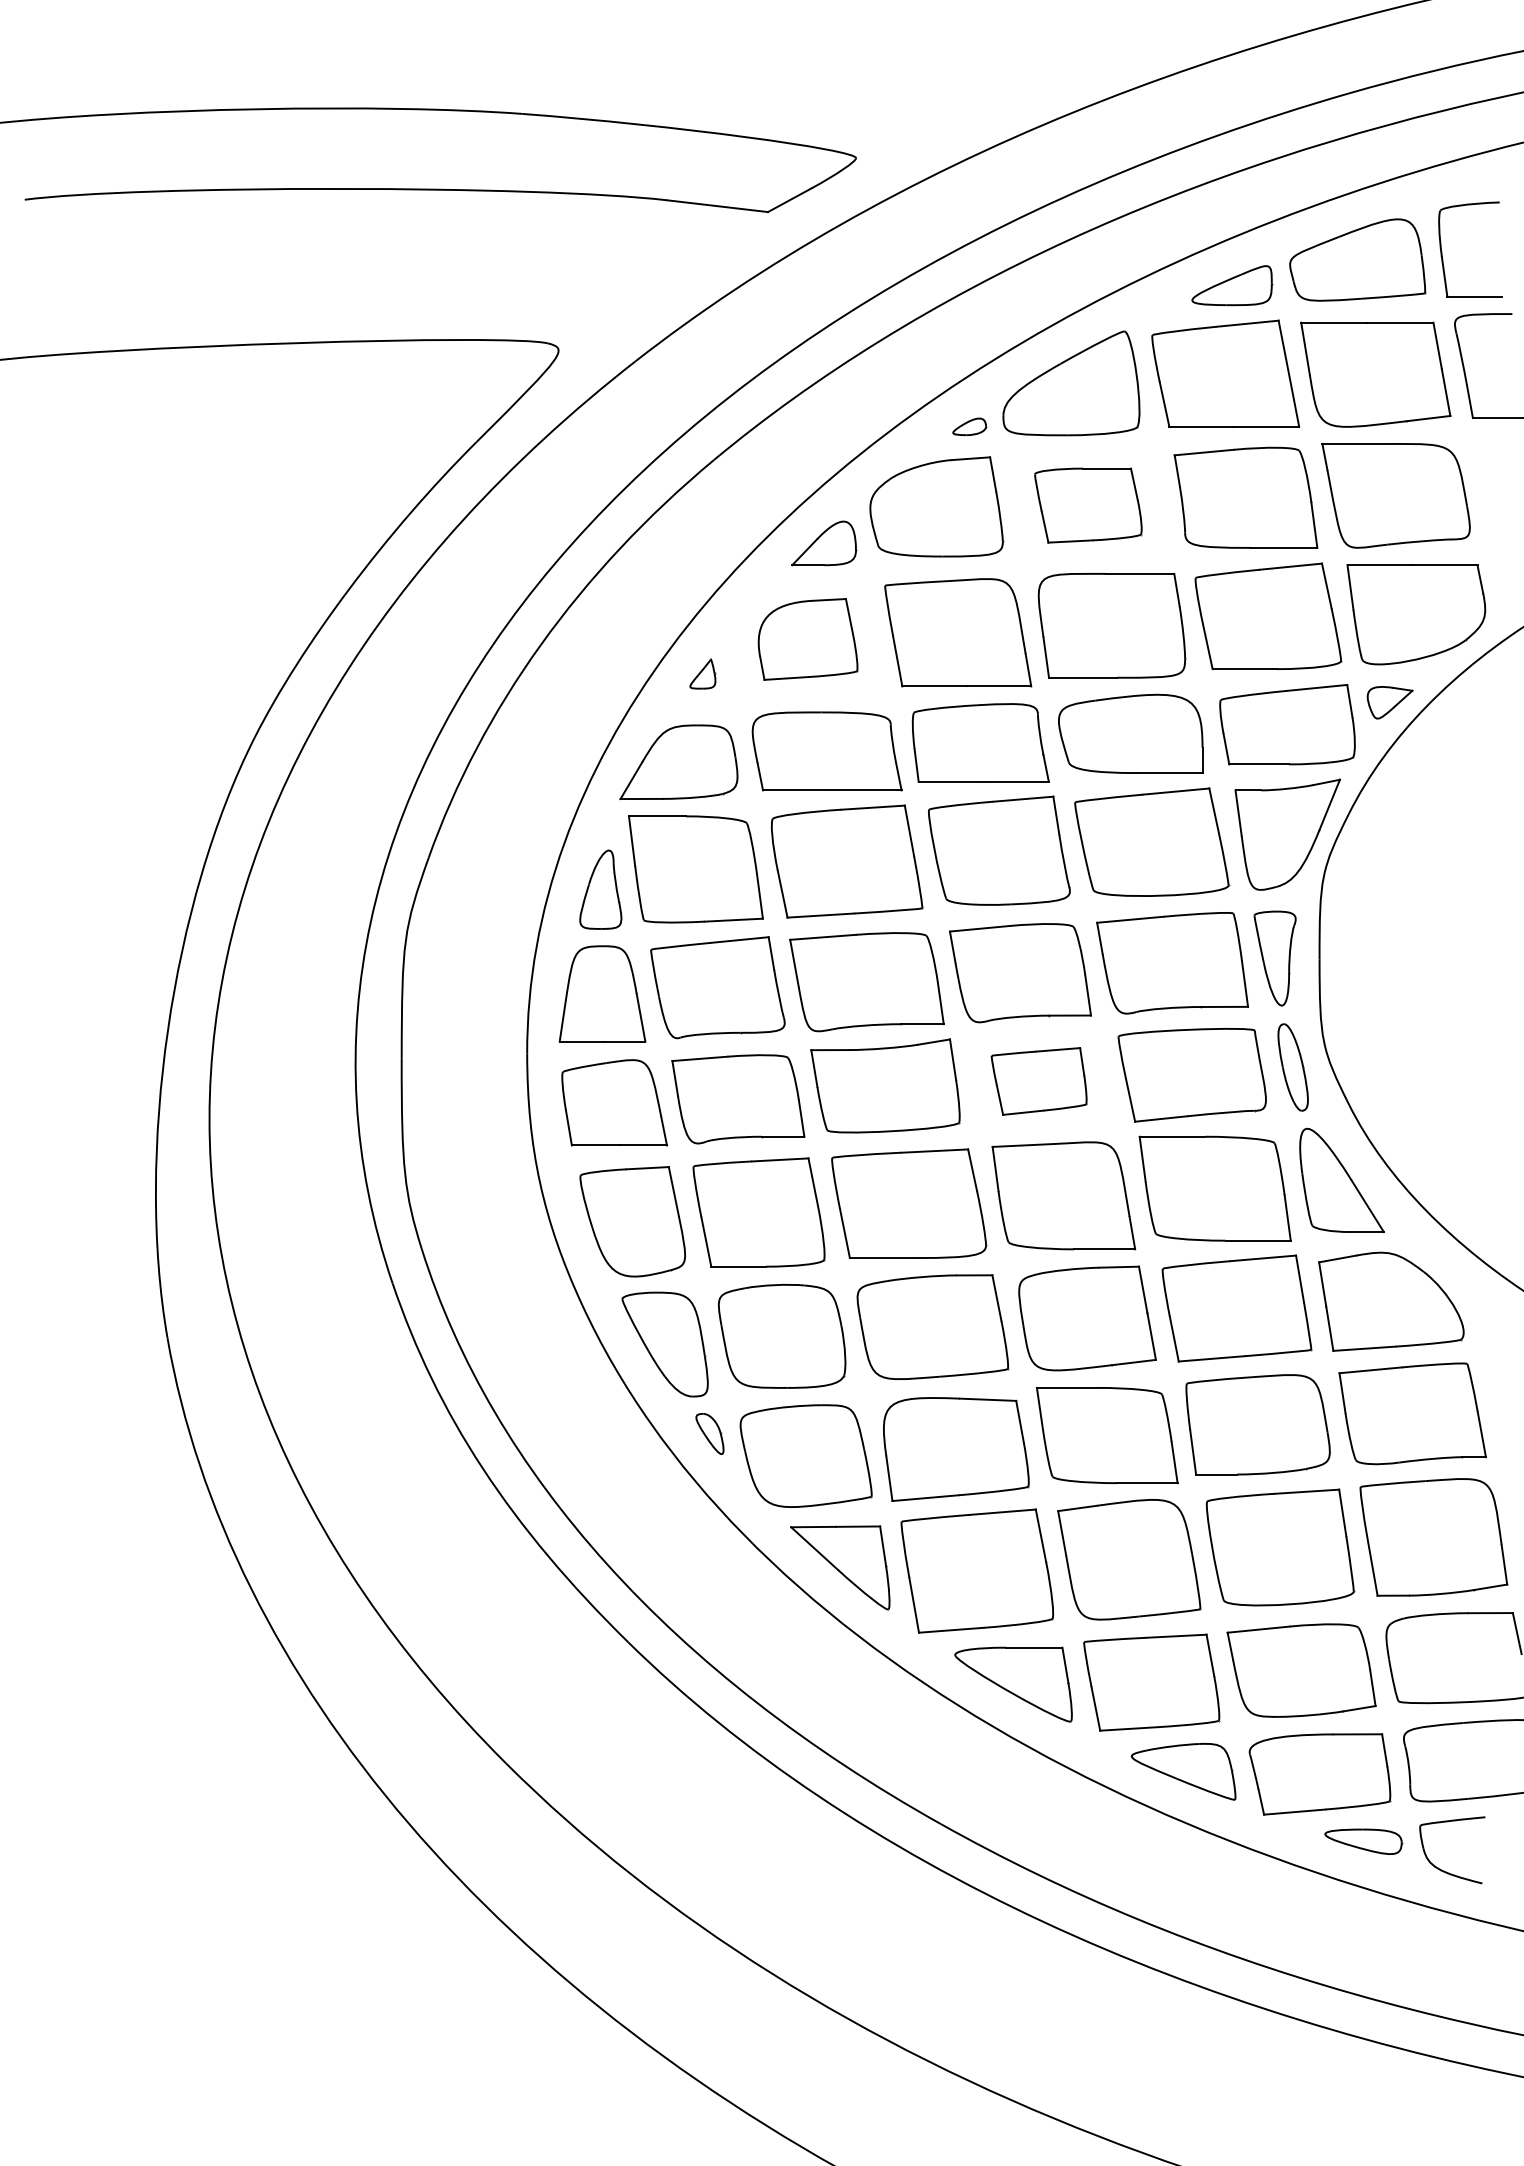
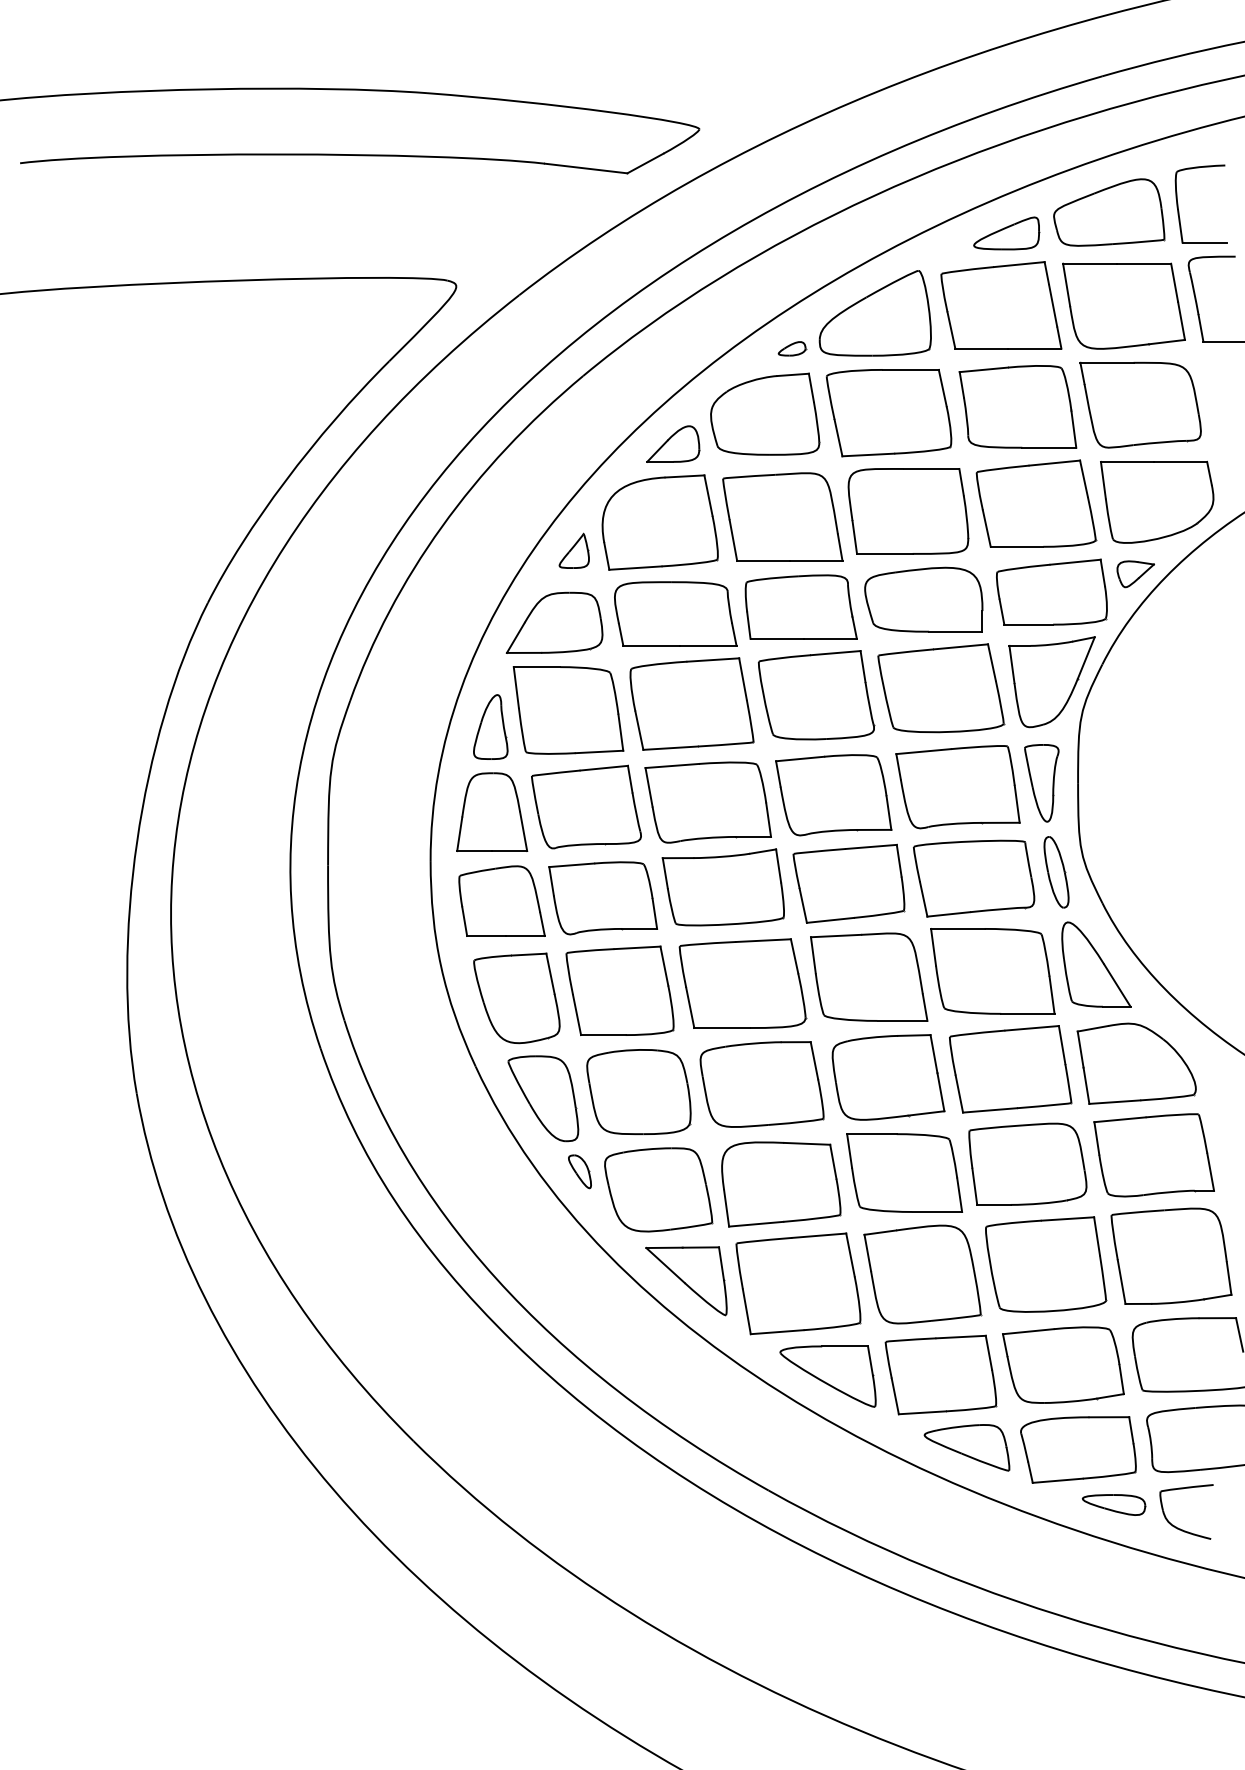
part: (1088, 505) -> (889, 413), size x1.43
part: (807, 639) -> (659, 522), size x1.43
part: (702, 673) -> (573, 550), size x1.43
part: (1038, 1081) -> (848, 883), size x1.43

